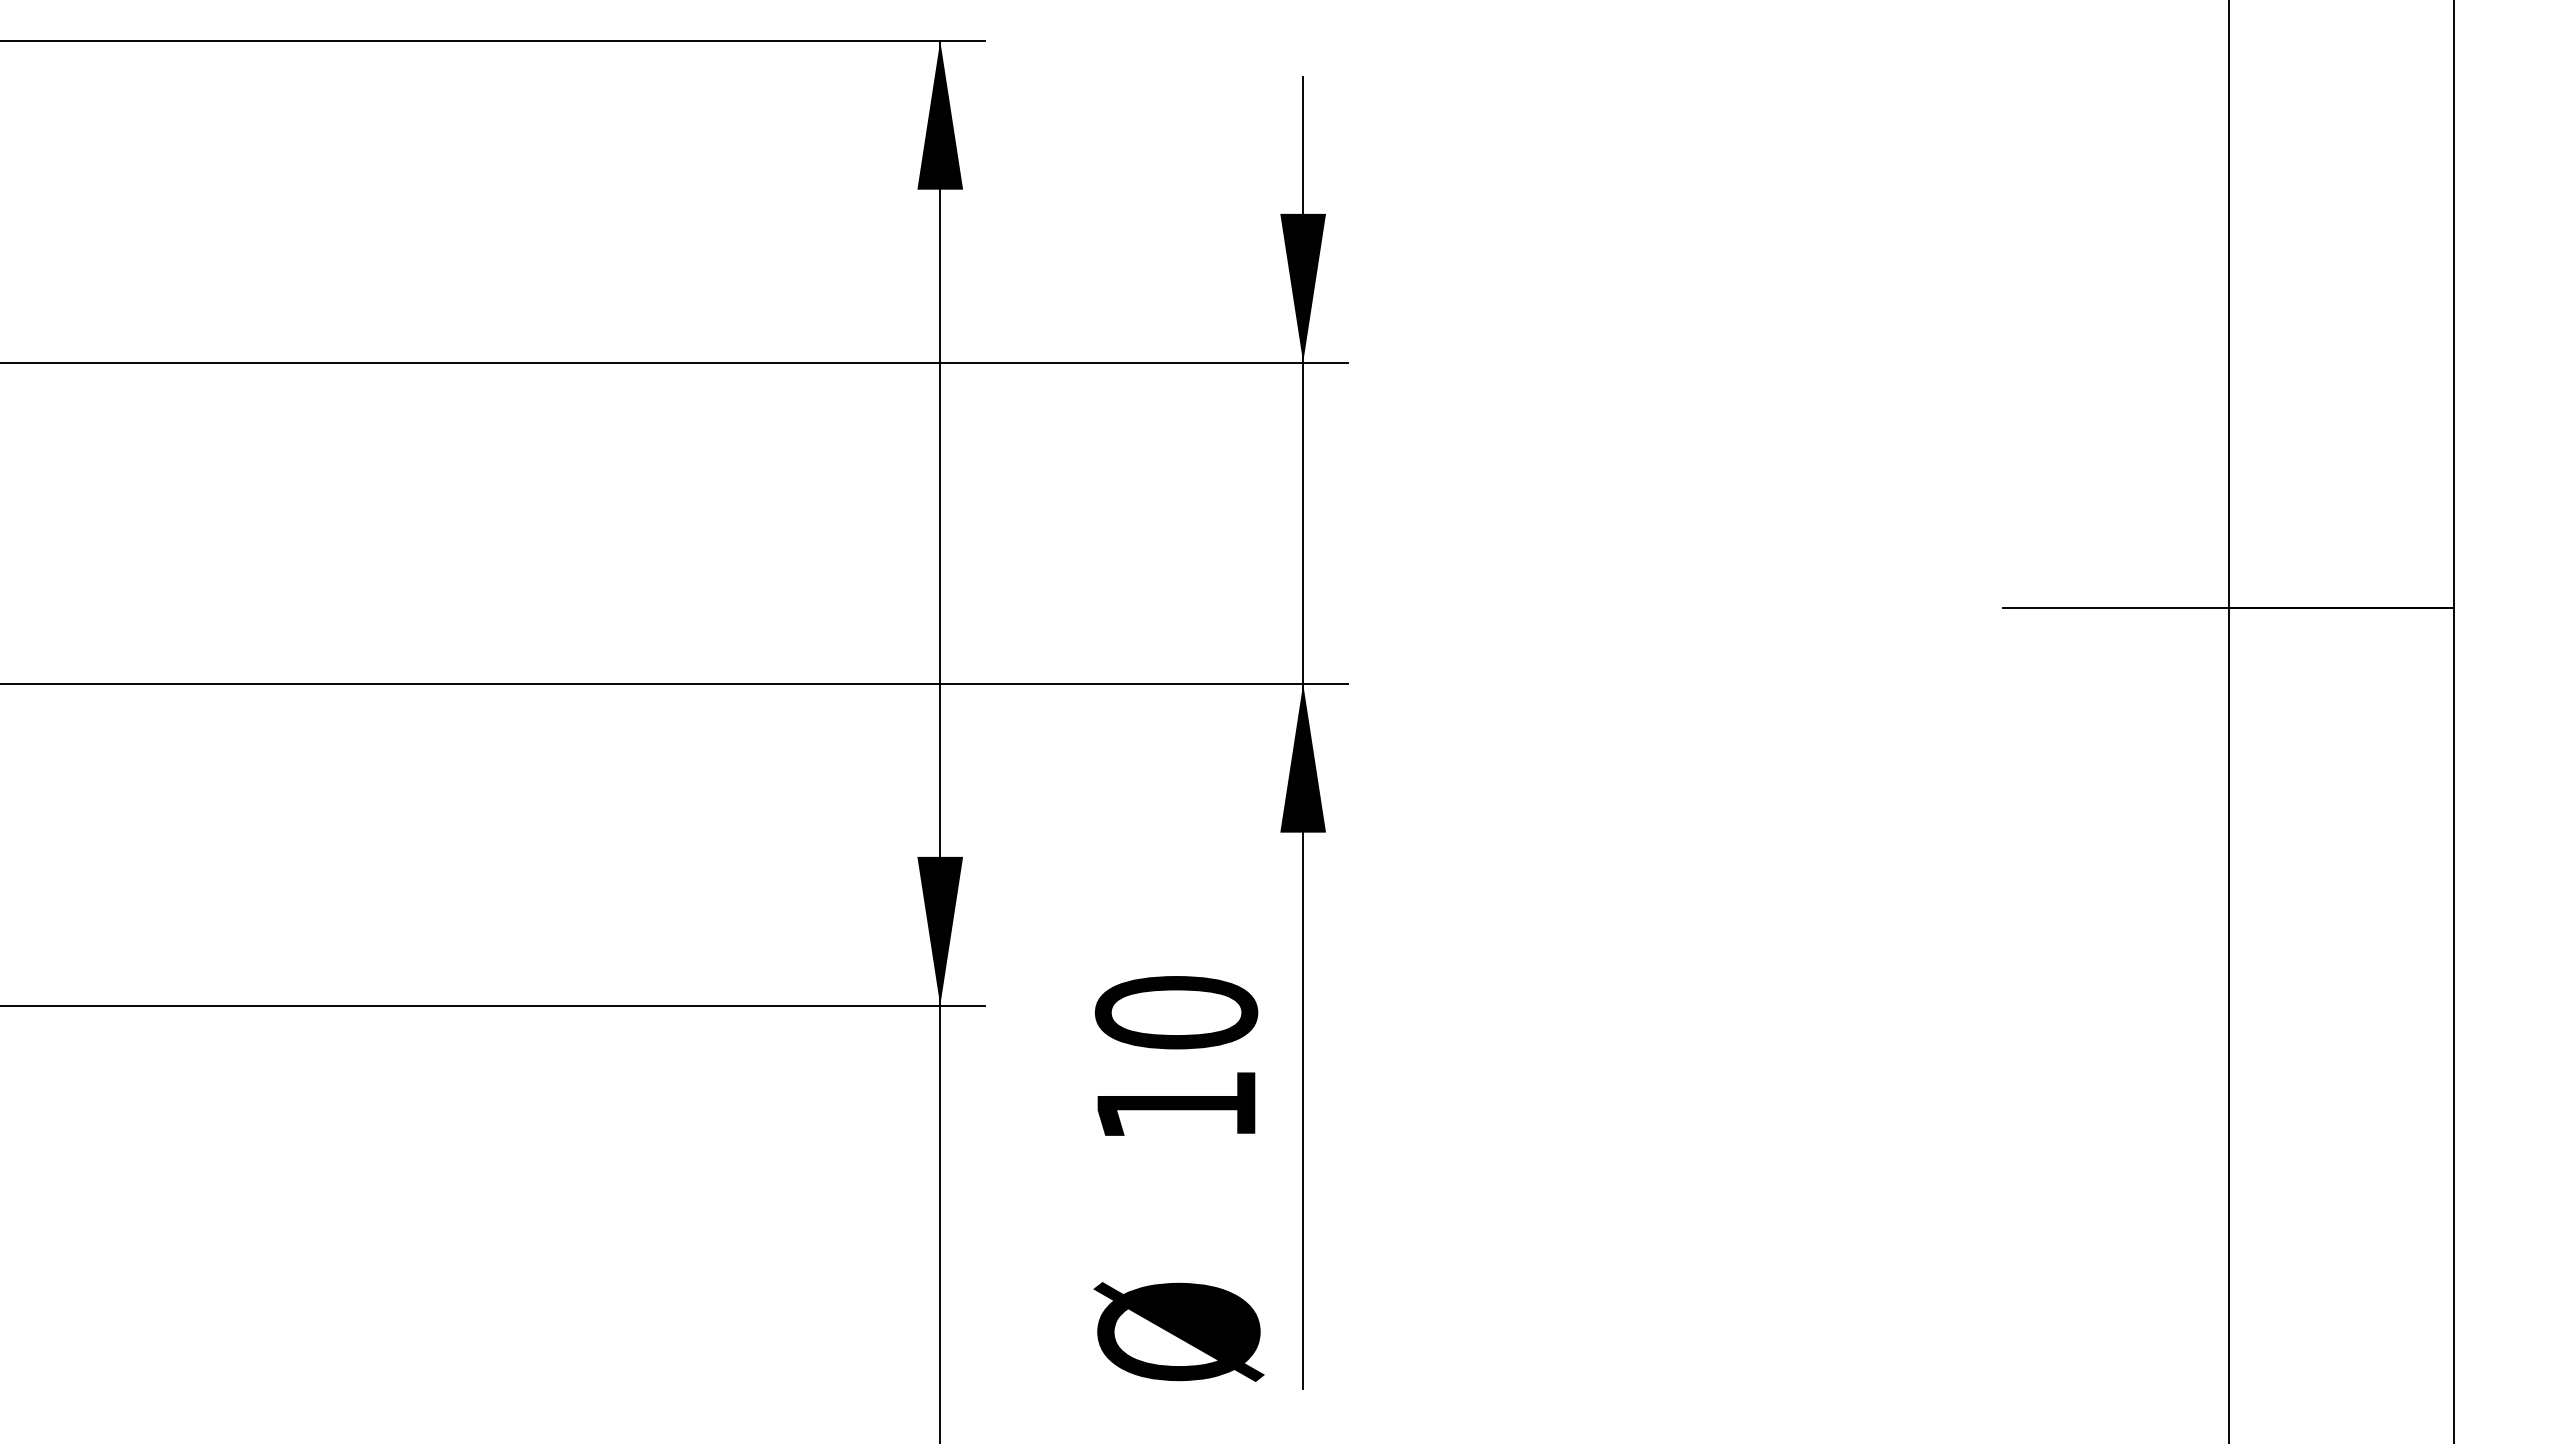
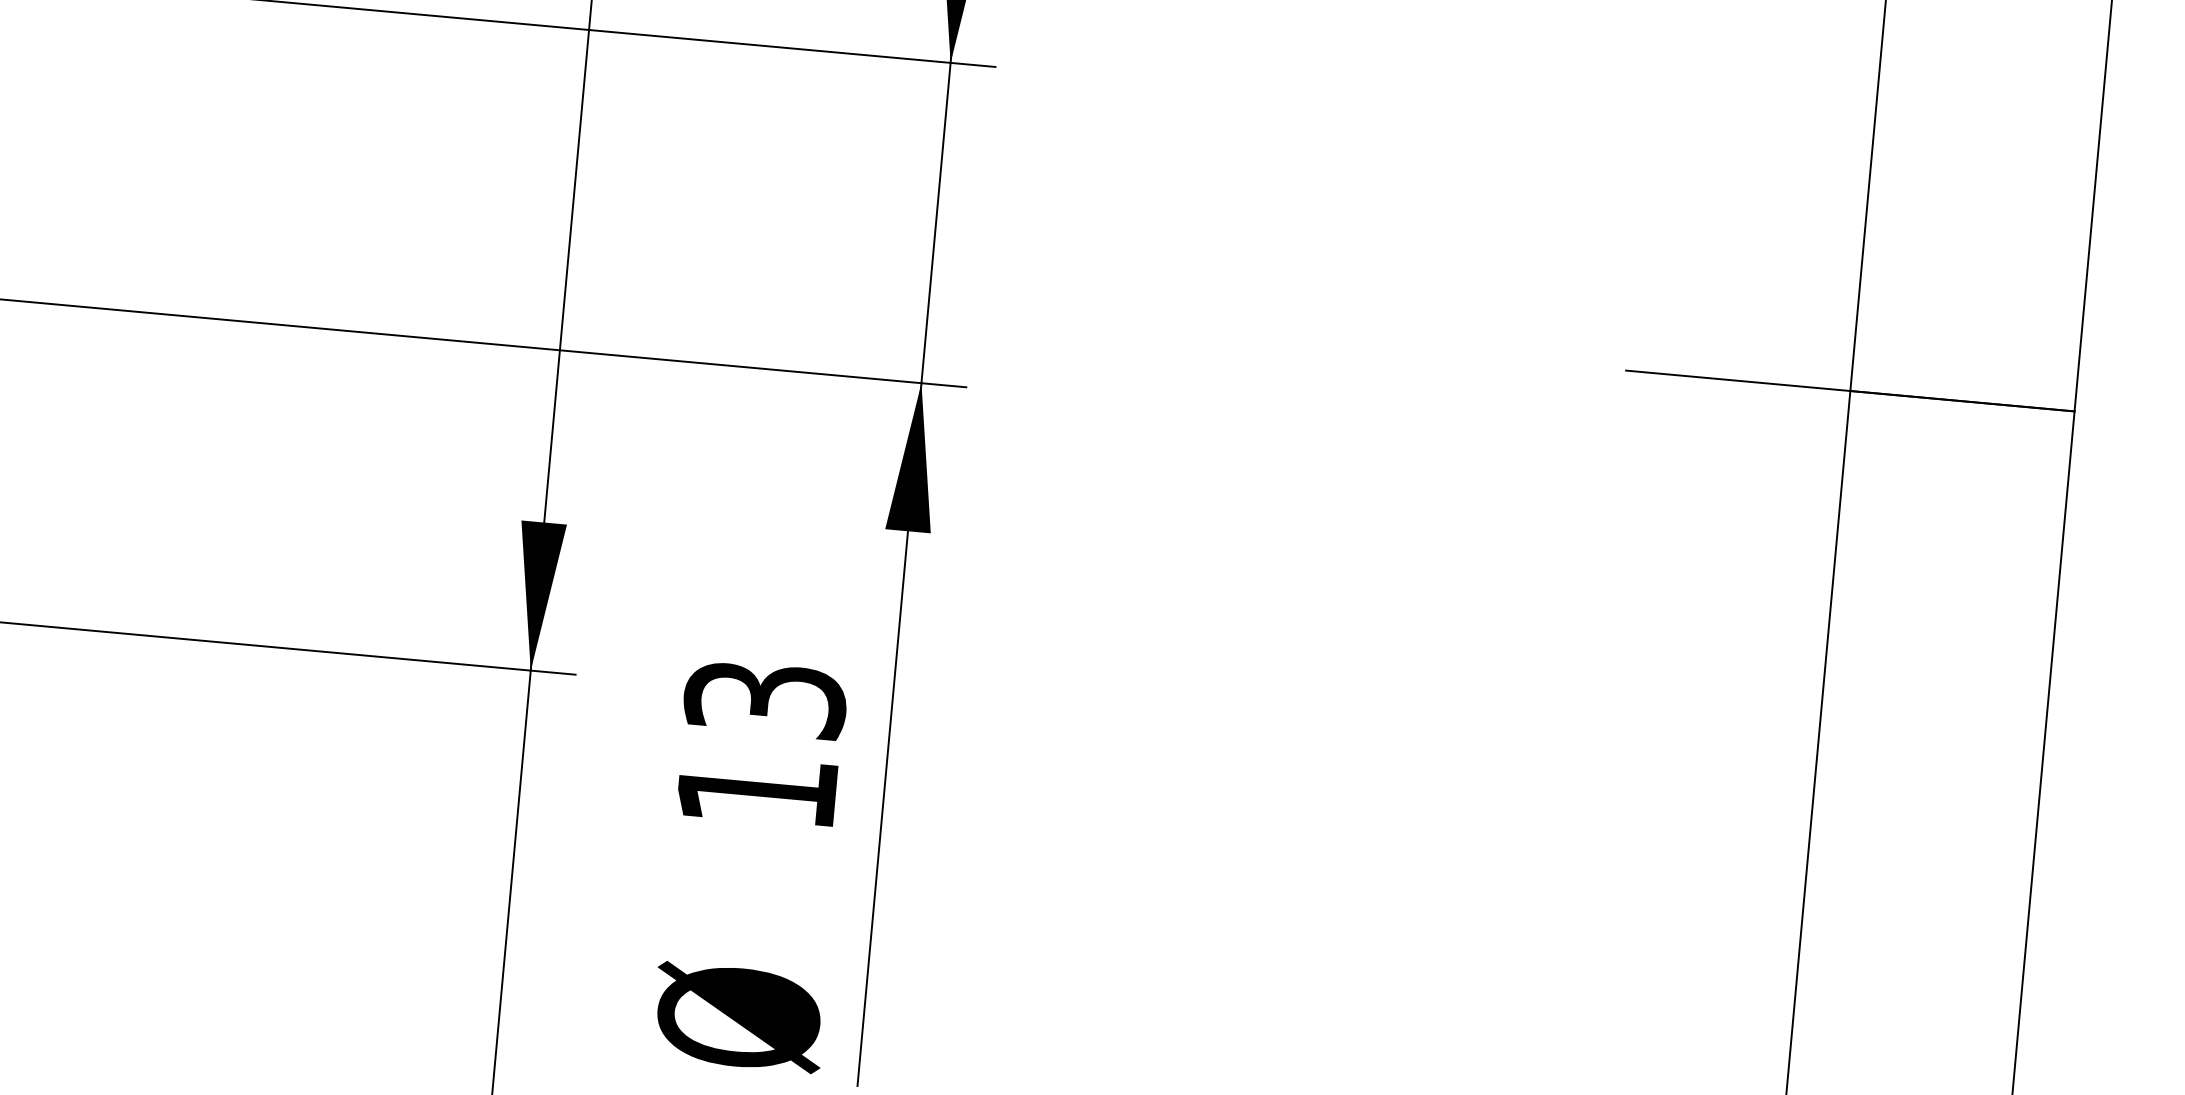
text: (1176, 1012) -> (765, 698), 10 -> 13

